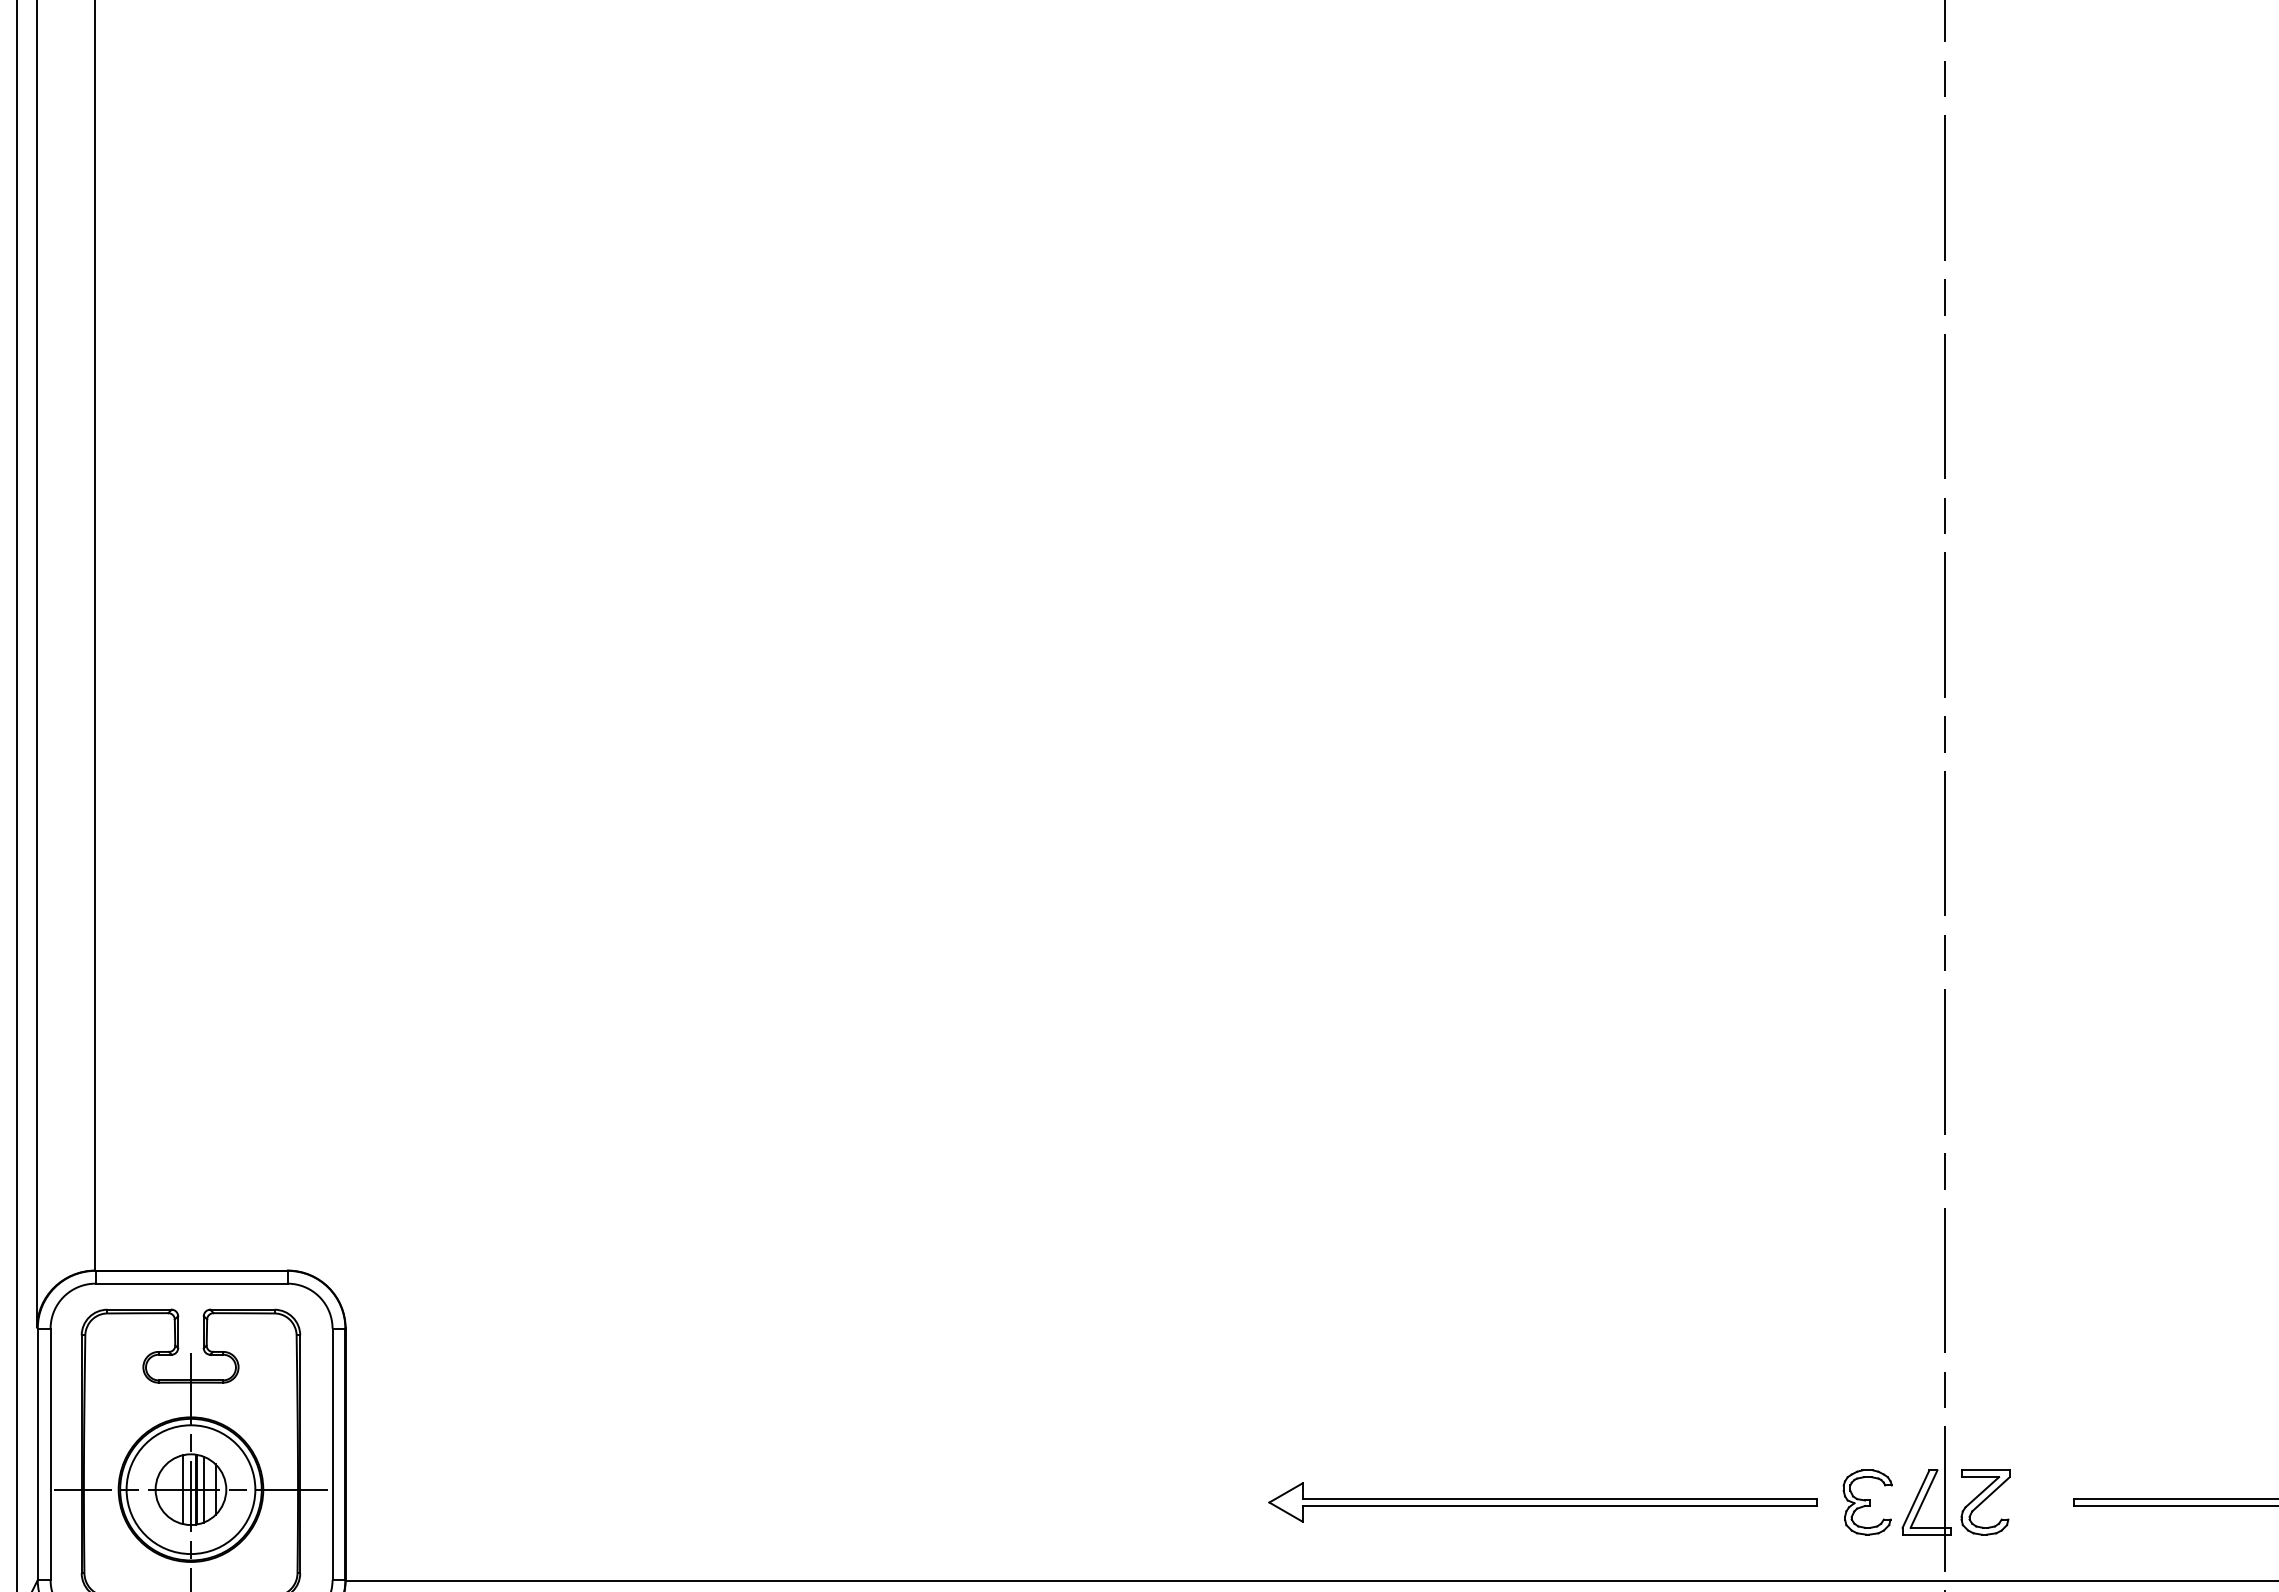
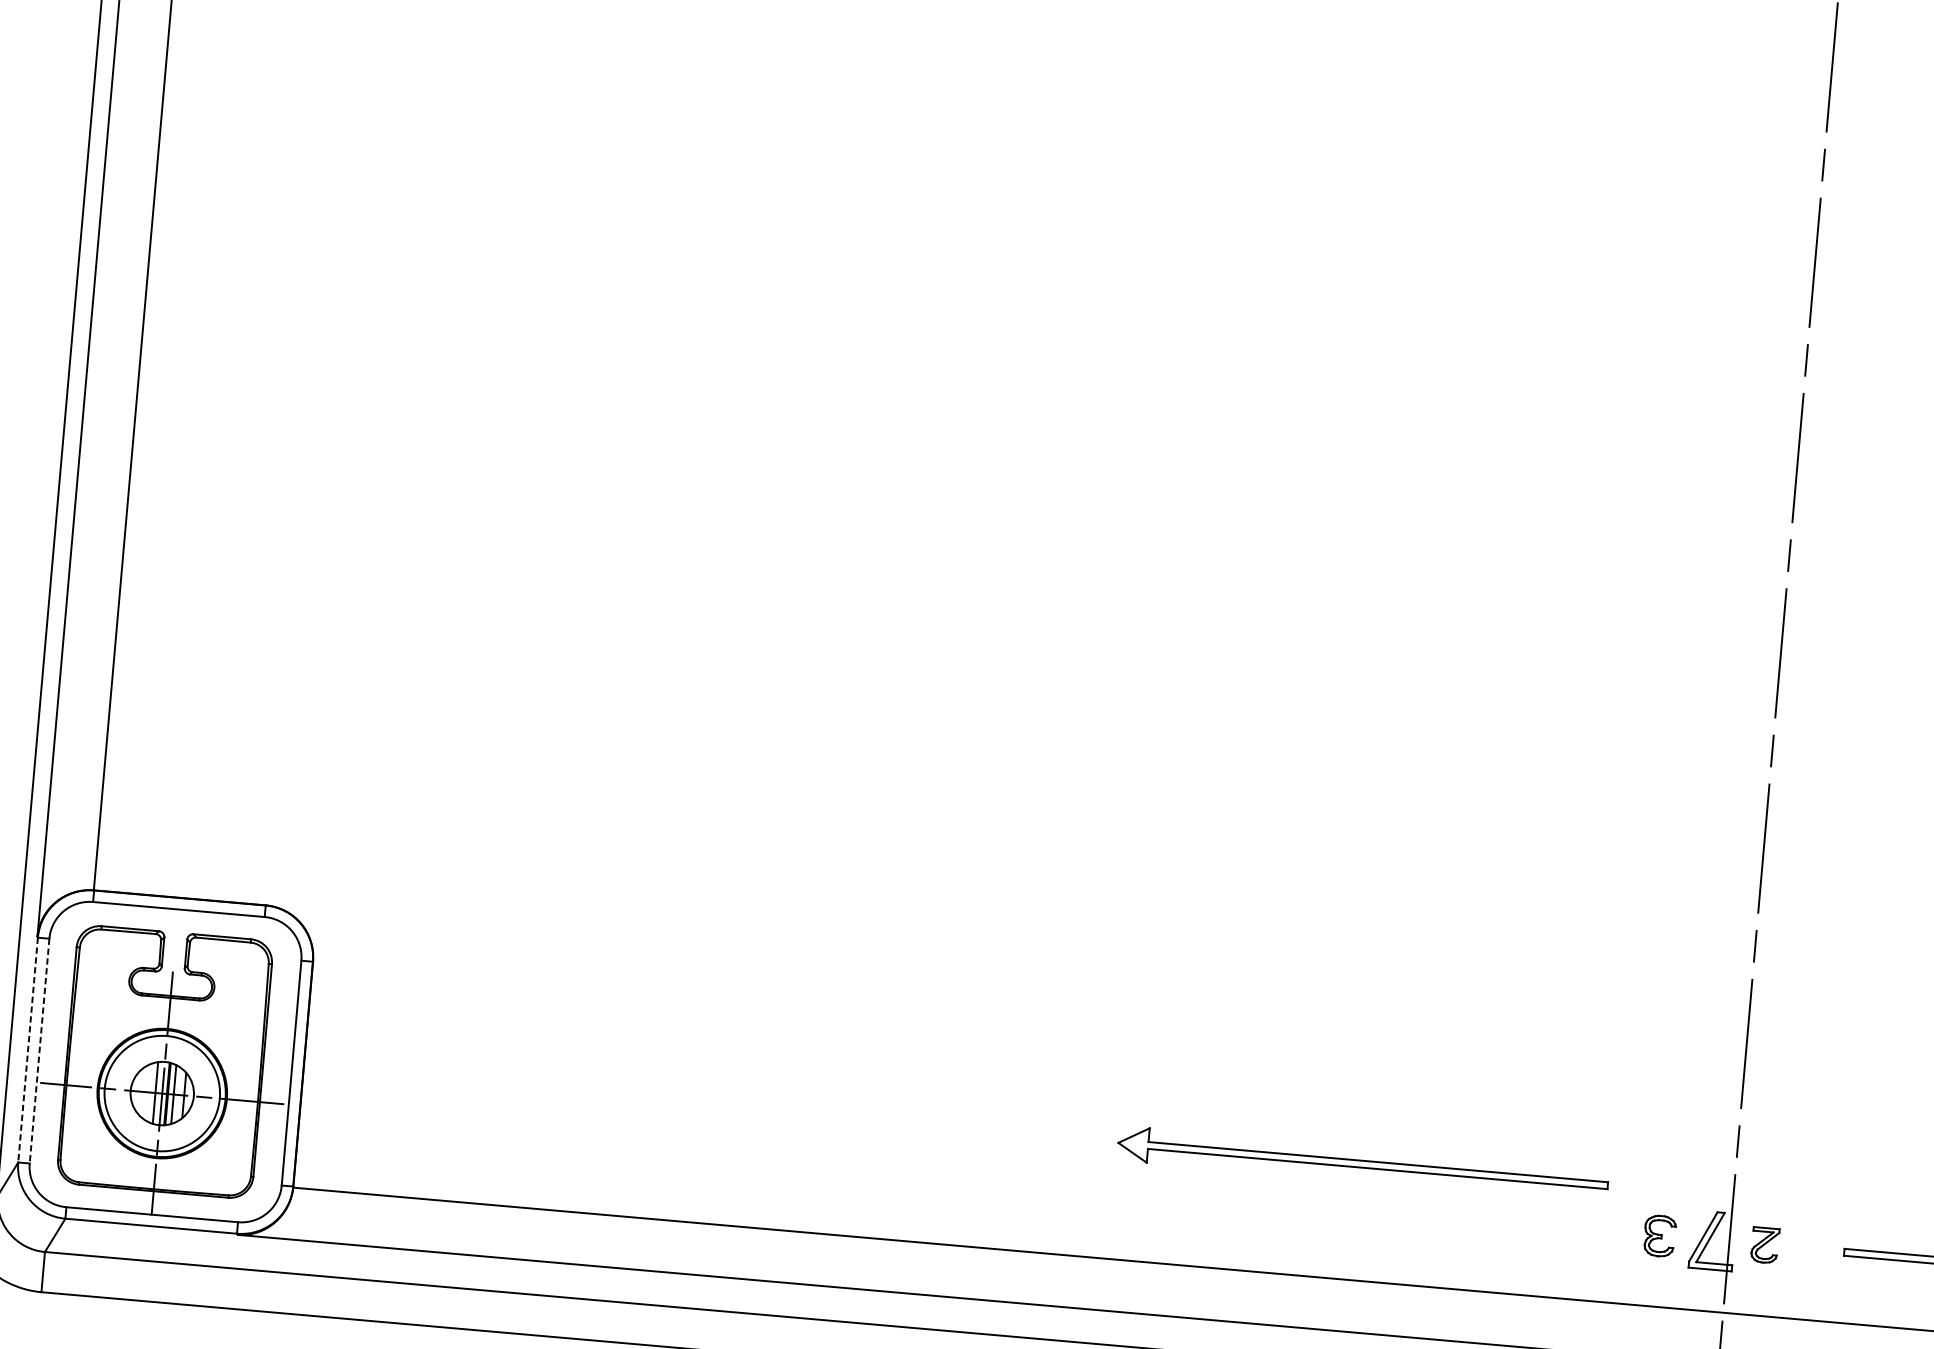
line: (37, 1454) -> (27, 1050), solid -> dashed
line: (50, 1454) -> (39, 1051), solid -> dashed
part: (1542, 1502) -> (1362, 1164), moved
part: (1867, 1502) -> (1659, 1236), size x0.7
part: (1985, 1502) -> (1765, 1245), size x0.6

